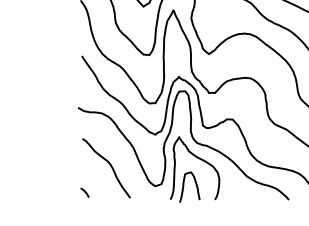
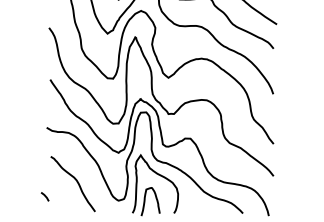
line: (84, 192) -> (44, 196), moved

